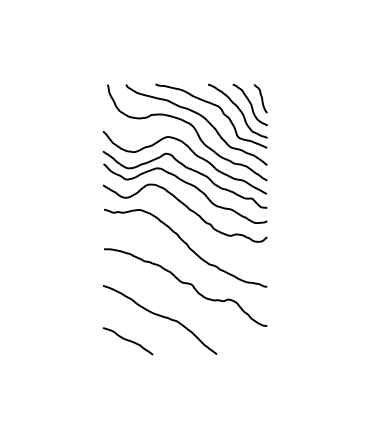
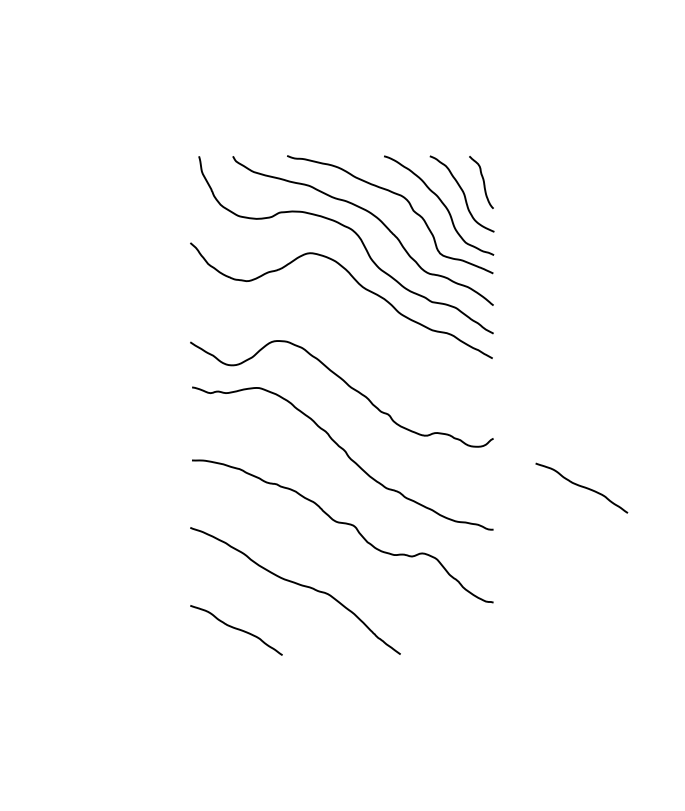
part: (184, 186) -> (340, 344), removed
curve: (315, 264) -> (582, 488), added

